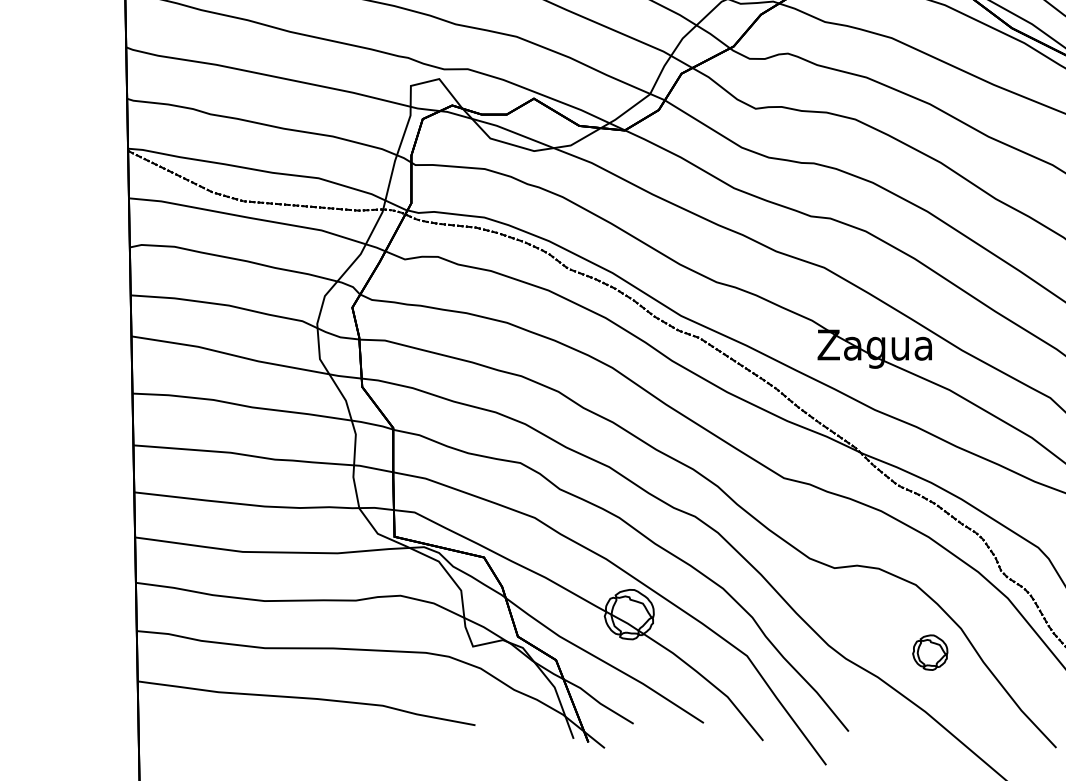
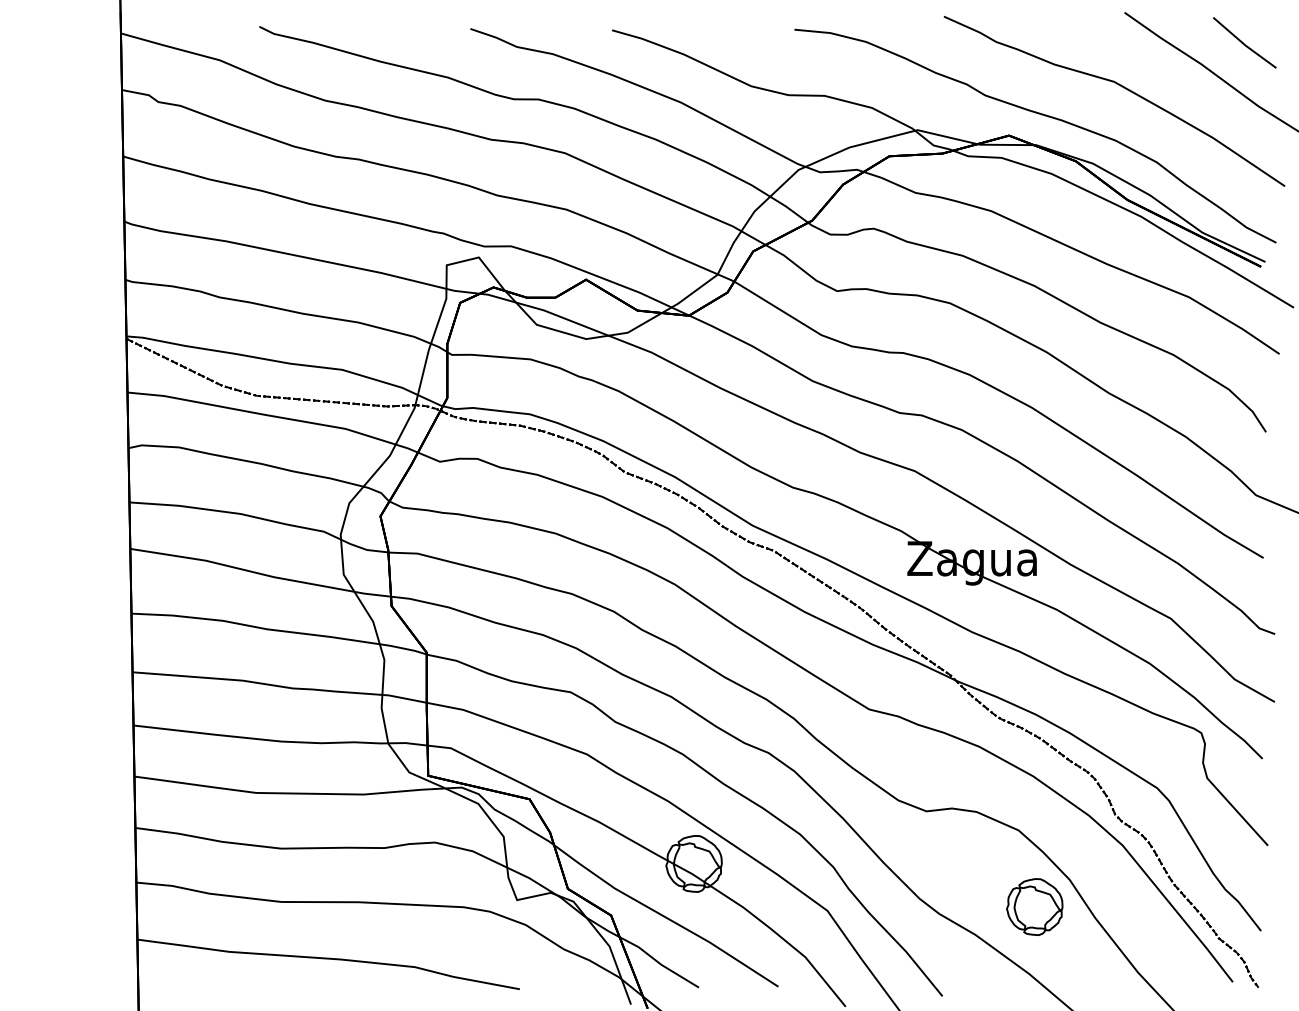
part: (929, 652) -> (1034, 906), size x1.43

